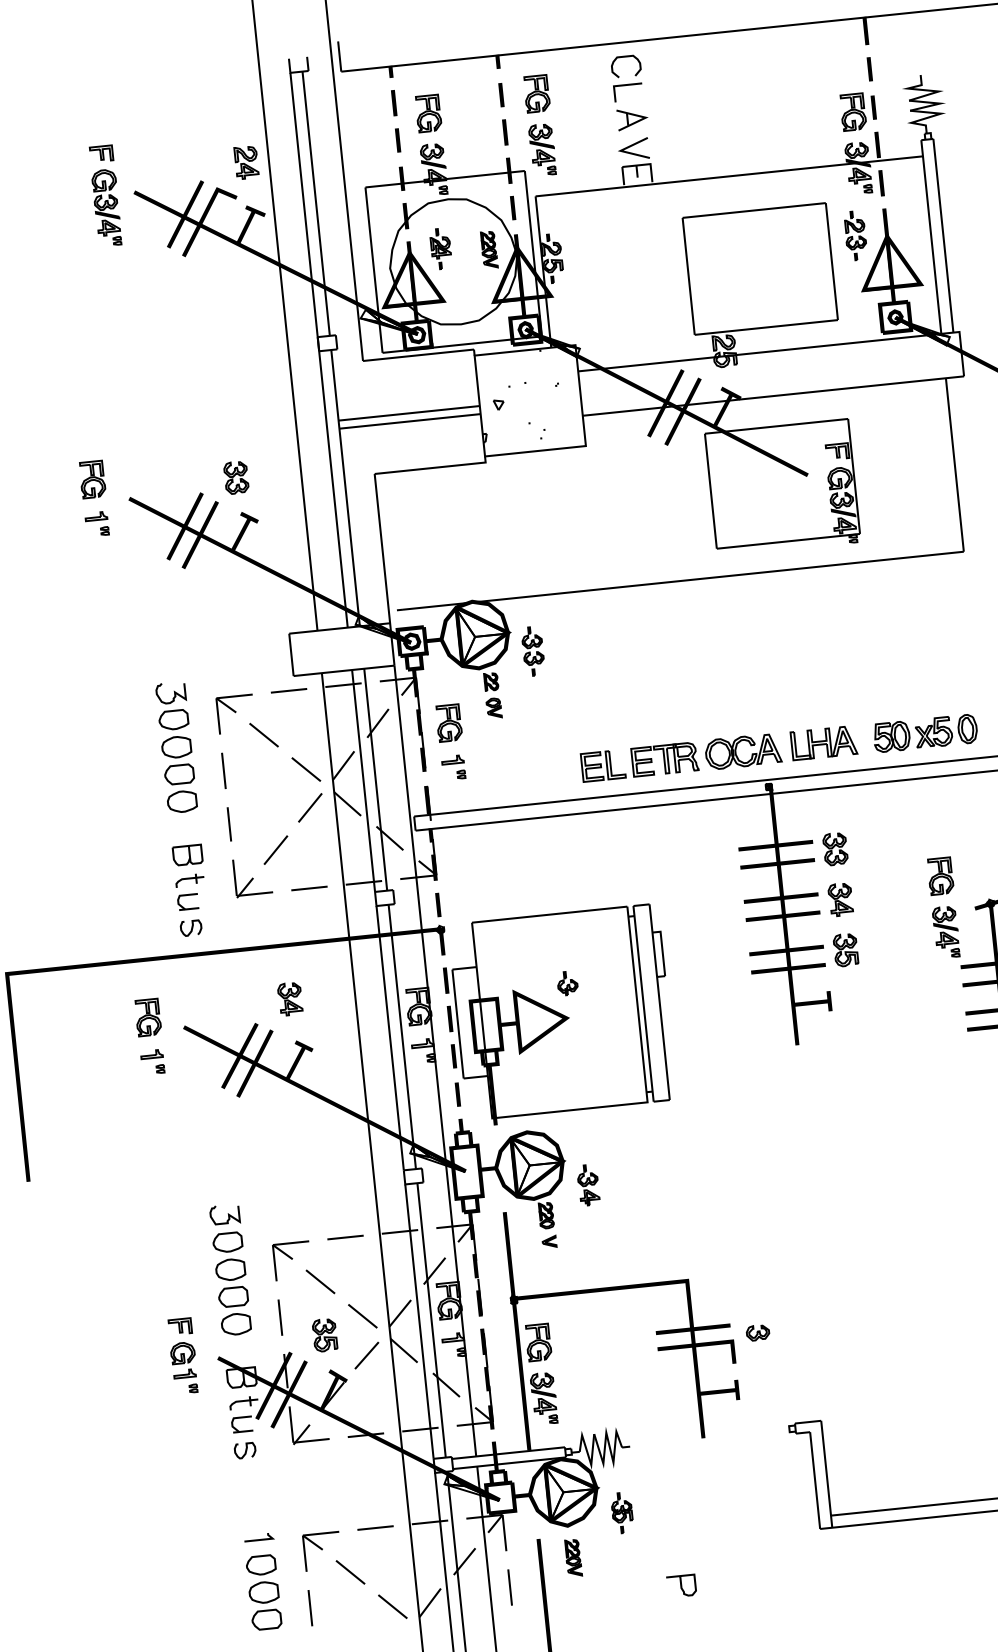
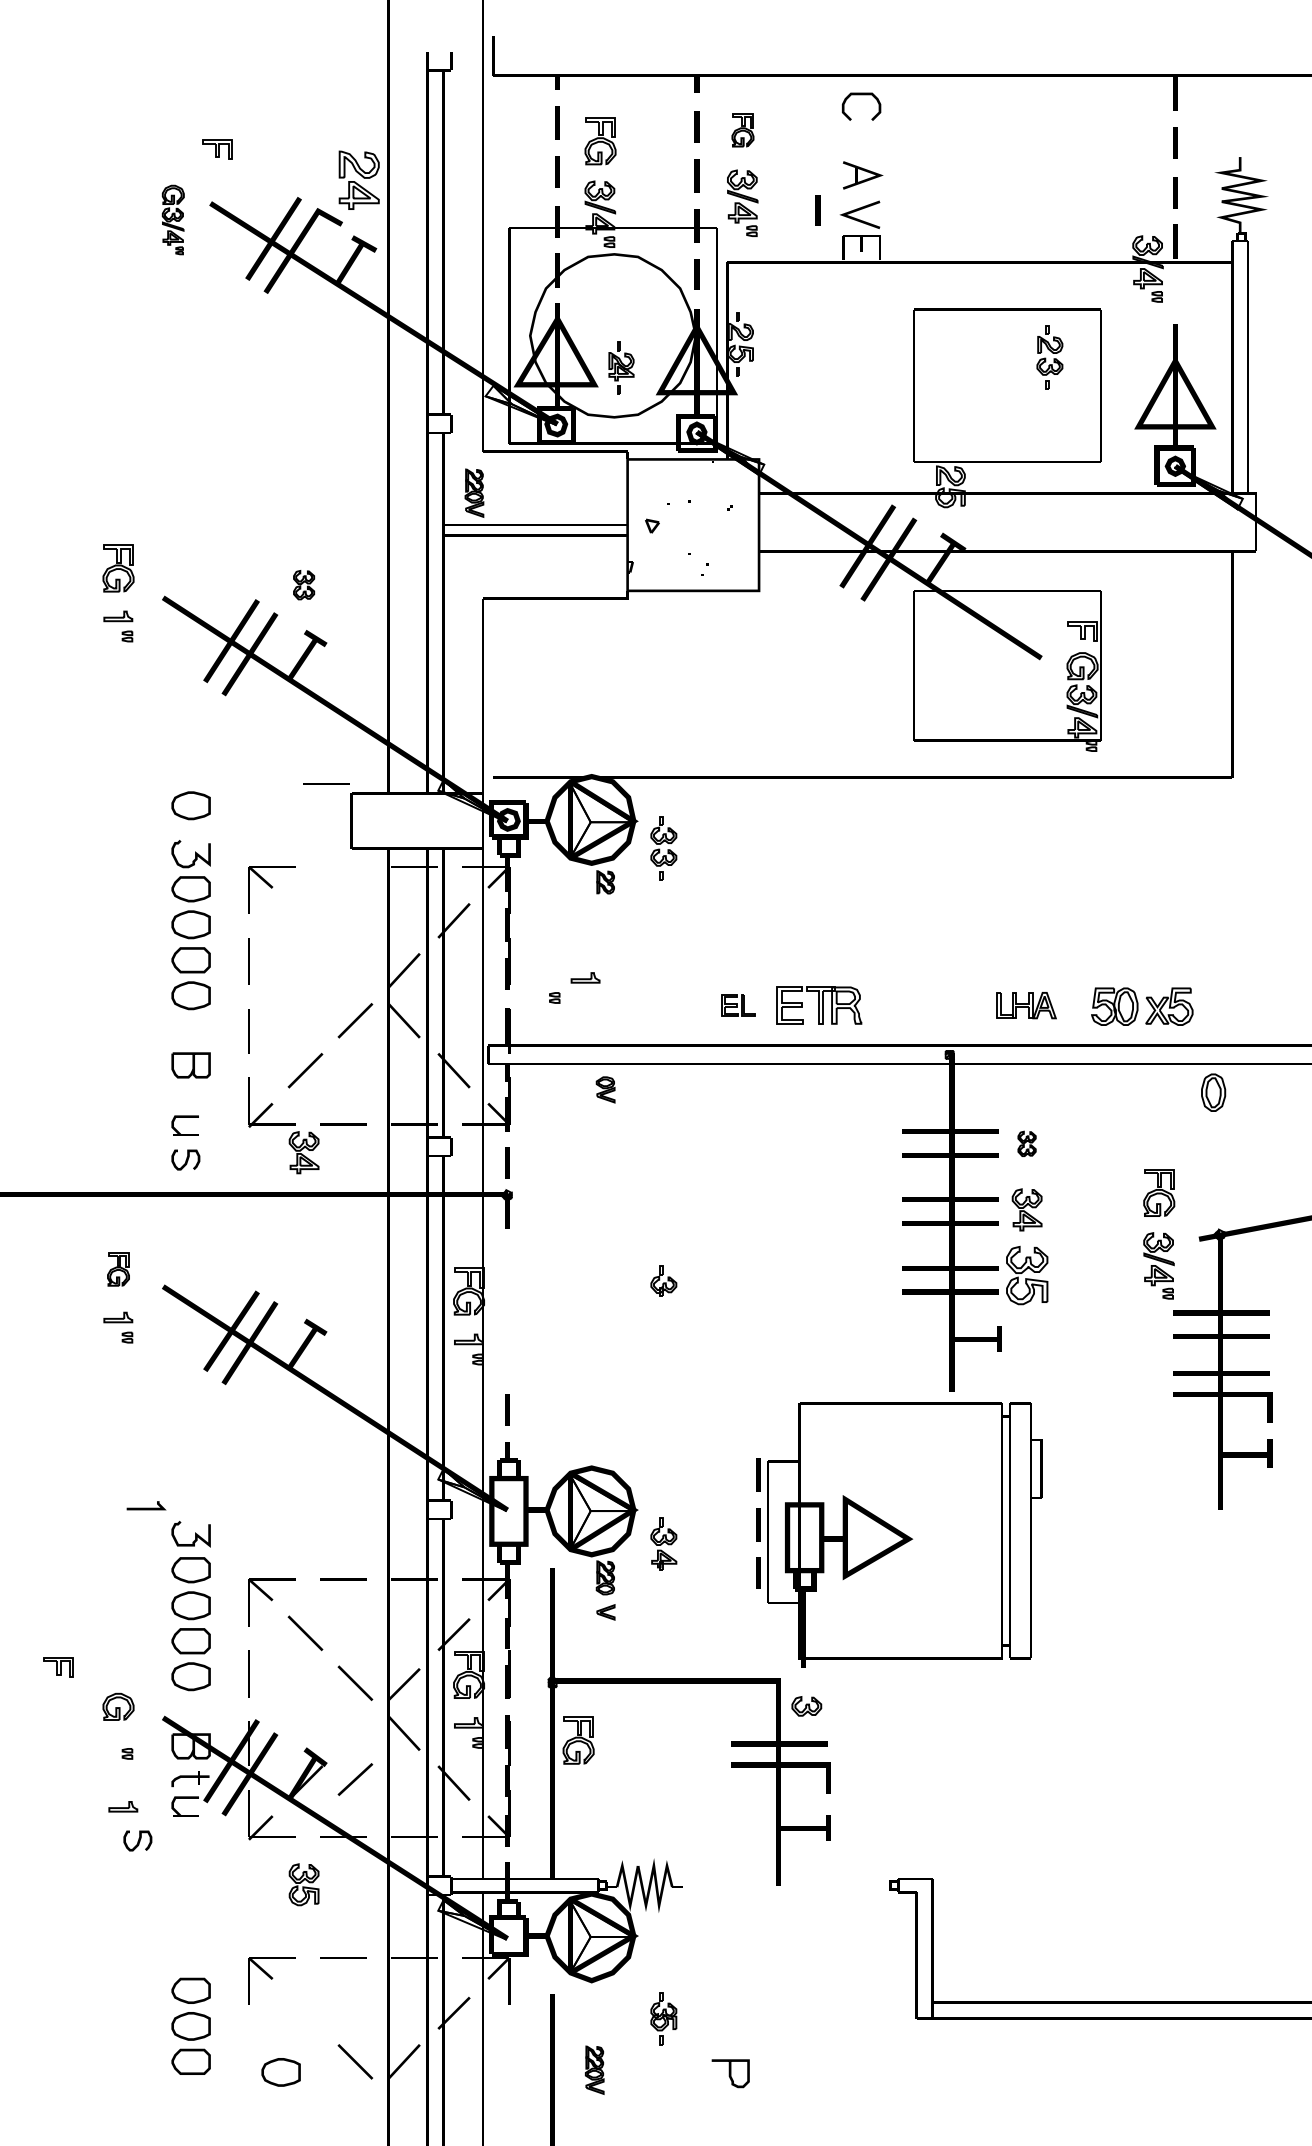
line: (627, 85) -> (860, 131), removed
part: (536, 94) -> (742, 130), size x0.7
part: (853, 111) -> (1148, 195), removed
line: (600, 149) -> (817, 210), added
part: (101, 153) -> (217, 149), moved
part: (246, 162) -> (359, 179), size x1.4
line: (881, 183) -> (1175, 291), removed
part: (107, 207) -> (173, 219), size x0.7
part: (855, 235) -> (1049, 357), moved
part: (440, 248) -> (621, 367), moved
part: (489, 249) -> (474, 492), moved
part: (235, 477) -> (303, 584), size x0.7
part: (166, 655) -> (190, 805), added
line: (288, 690) -> (326, 783), moved
part: (493, 708) -> (605, 1089), moved
part: (448, 722) -> (545, 929), removed
part: (967, 728) -> (1213, 1092), moved
line: (264, 734) -> (305, 920), removed
part: (824, 742) -> (1026, 1005), size x0.7
part: (736, 752) -> (912, 1005), removed
part: (452, 759) -> (585, 977), moved
part: (603, 765) -> (738, 1005), size x0.6
line: (306, 769) -> (355, 970), removed
part: (834, 848) -> (1026, 1143), size x0.6
part: (189, 880) -> (190, 1098), removed
part: (845, 950) -> (1026, 1275), size x1.4
part: (289, 999) -> (303, 1152), moved
part: (559, 1015) -> (899, 1534), moved
part: (148, 1017) -> (118, 1269), size x0.7
part: (180, 1326) -> (58, 1667), moved
part: (757, 1333) -> (806, 1706), moved
part: (324, 1335) -> (303, 1884), moved
line: (366, 1355) -> (355, 1779), moved
part: (185, 1373) -> (123, 1806), moved
part: (544, 1398) -> (578, 1813), removed
curve: (245, 1450) -> (138, 1840), moved
part: (622, 1512) -> (663, 2018), moved
line: (259, 1538) -> (146, 1507), moved
part: (573, 1557) -> (594, 2069), moved
line: (350, 1572) -> (305, 2011), removed
line: (510, 1587) -> (509, 2052), removed
line: (310, 1608) -> (248, 2052), removed
part: (336, 1620) -> (280, 2072), added

